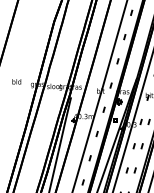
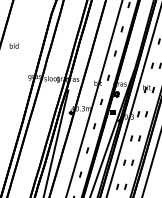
text: (16, 81) -> (13, 45), moved

